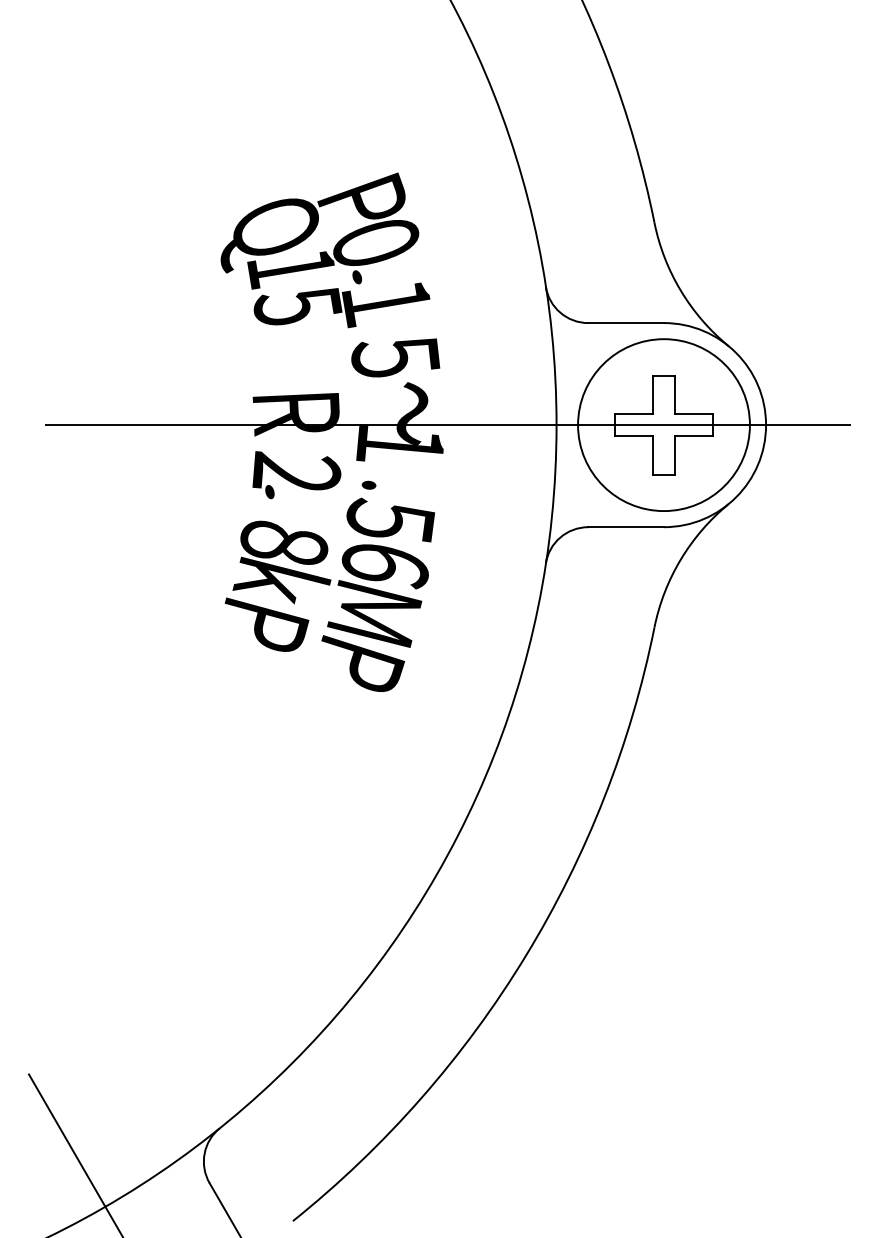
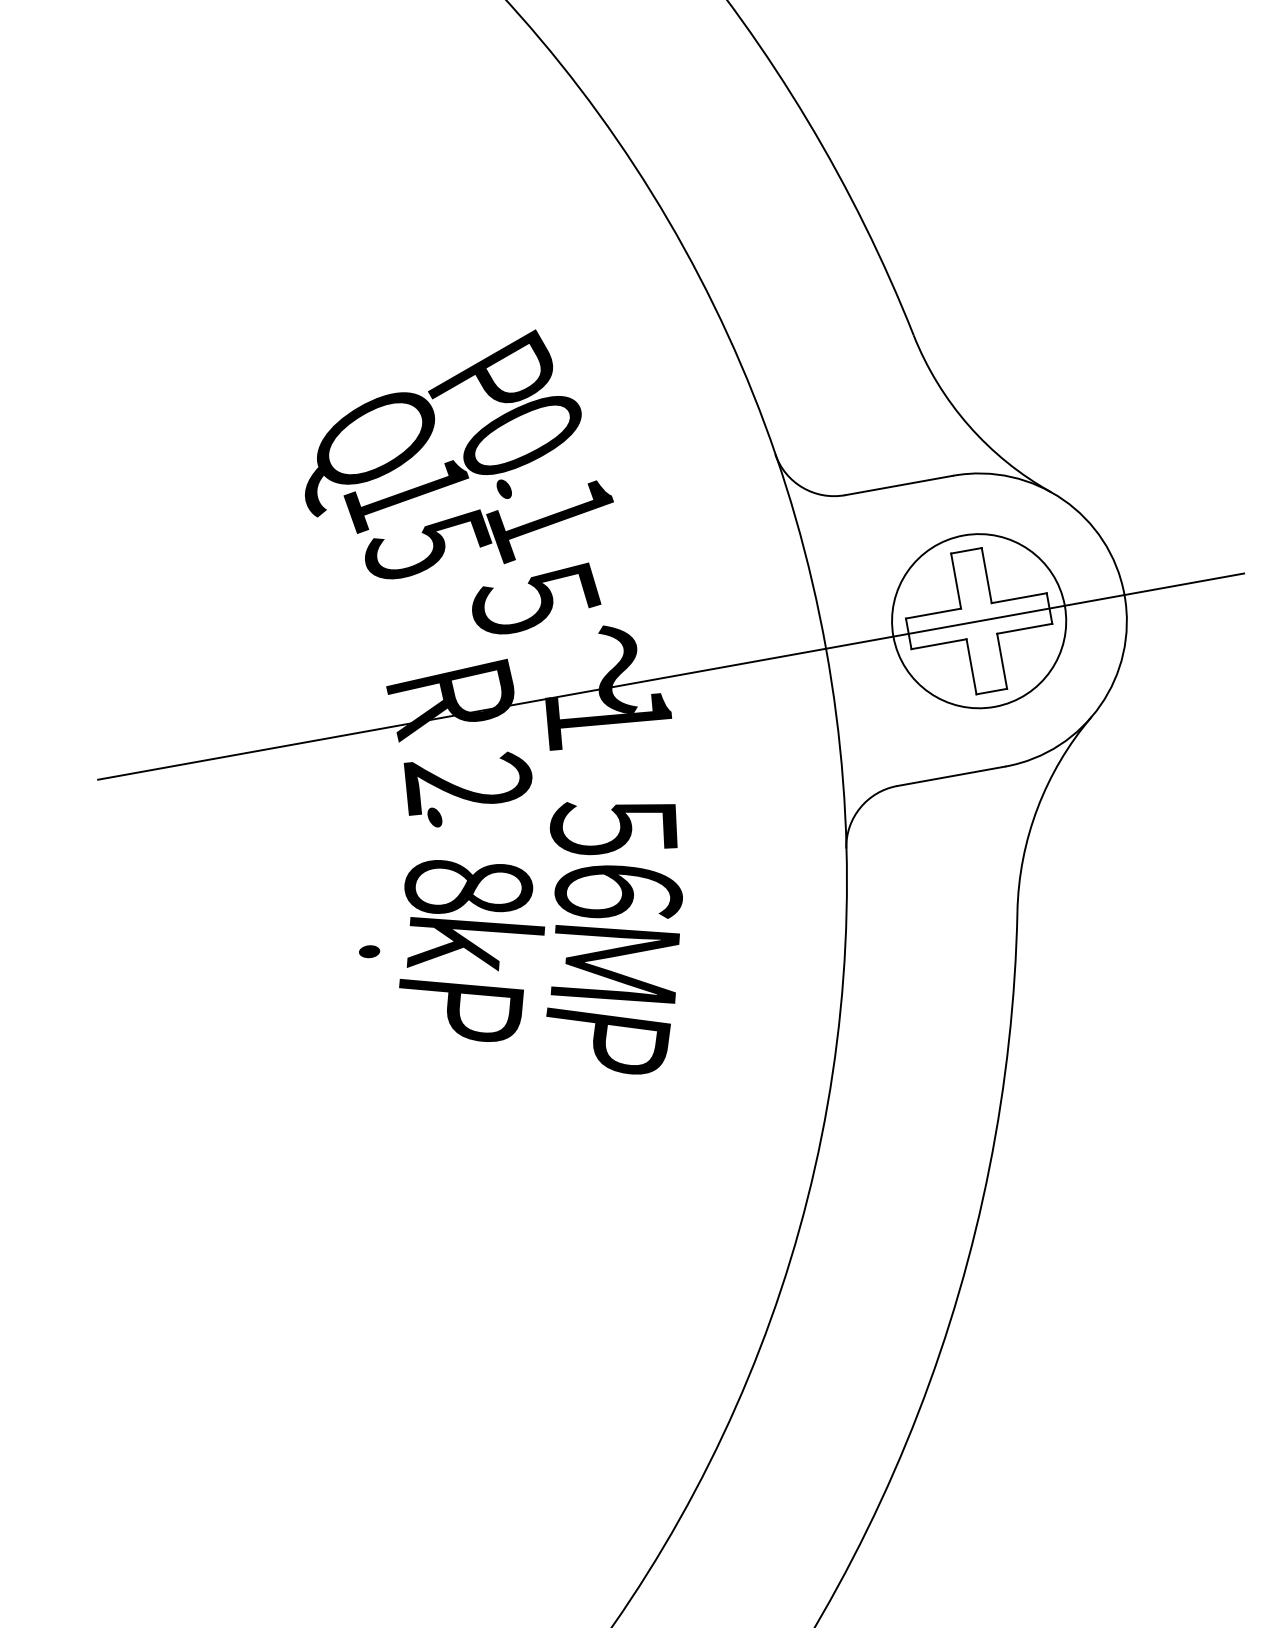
text: (395, 357) -> (534, 600), moved
circle: (663, 425) -> (978, 621), size x0.7
text: (368, 484) -> (368, 950), moved

